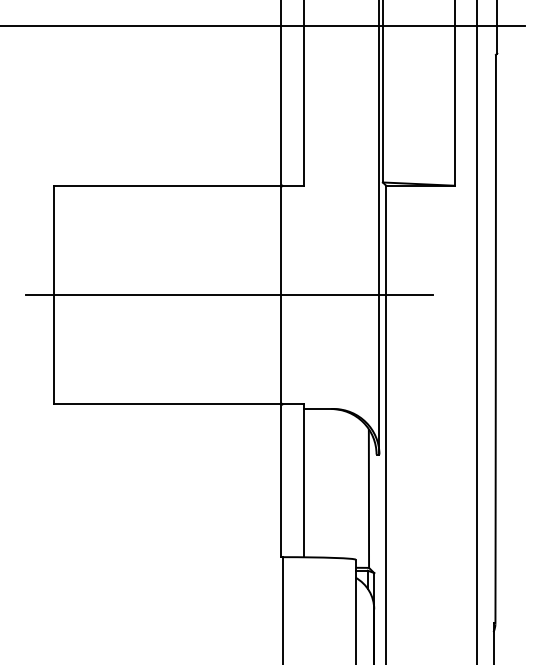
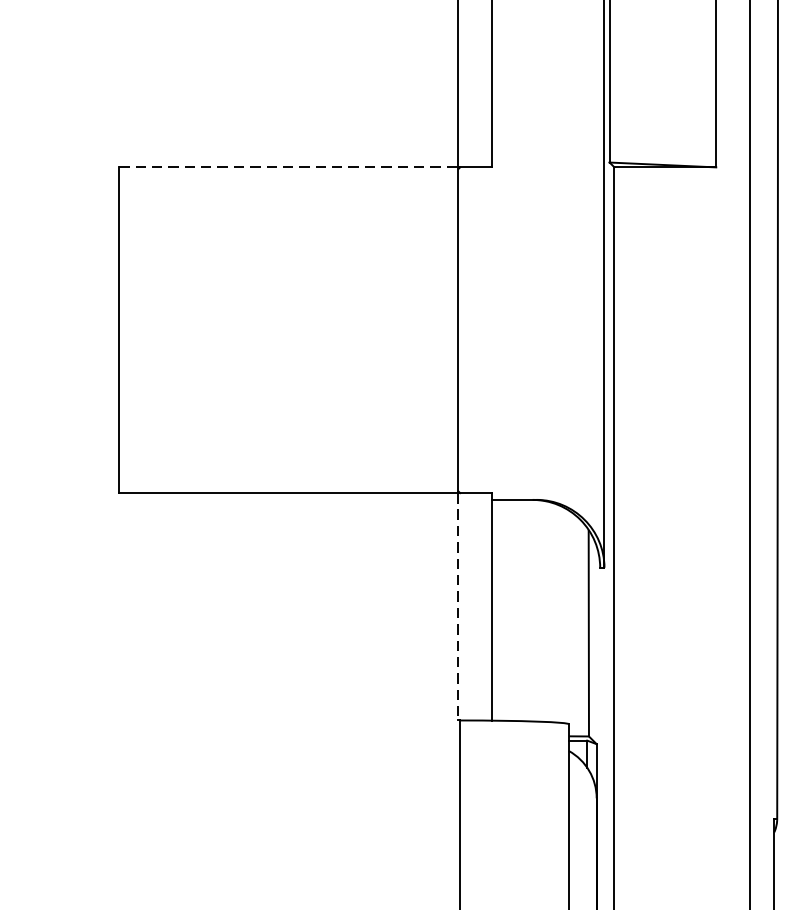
line: (167, 185) -> (288, 167), solid -> dashed
line: (229, 295) -> (381, 330), removed
line: (281, 481) -> (458, 607), solid -> dashed

